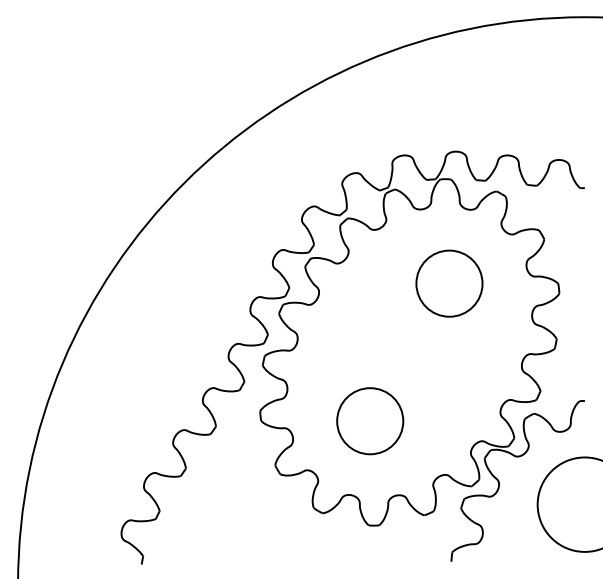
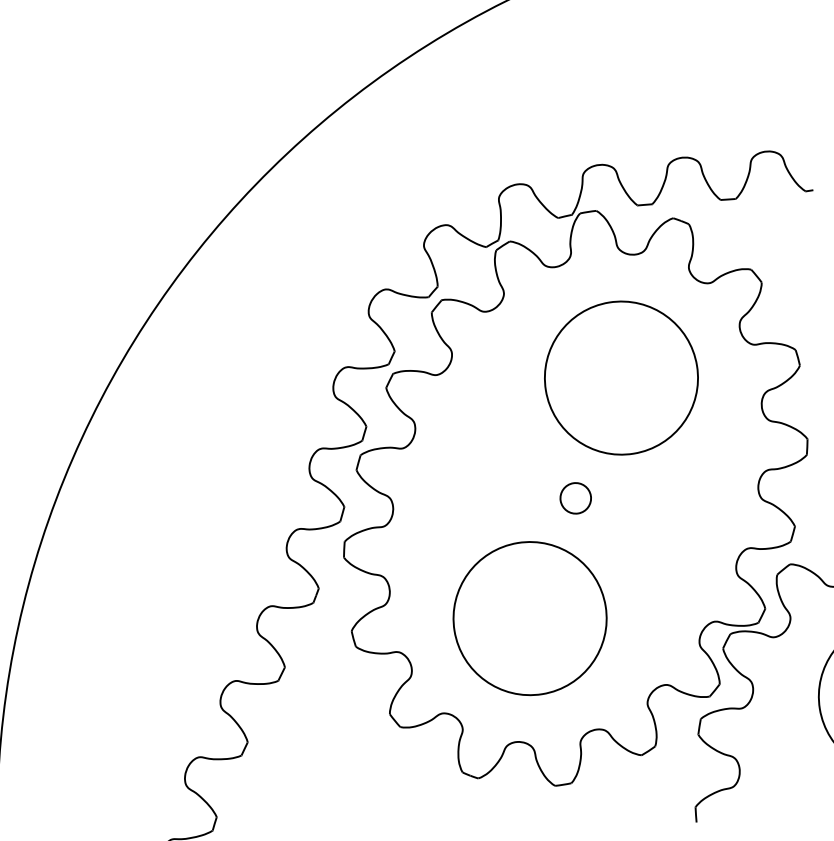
circle: (449, 283) -> (621, 377), size x1.43
circle: (409, 352) -> (575, 498), added
circle: (370, 421) -> (530, 619), size x1.43

